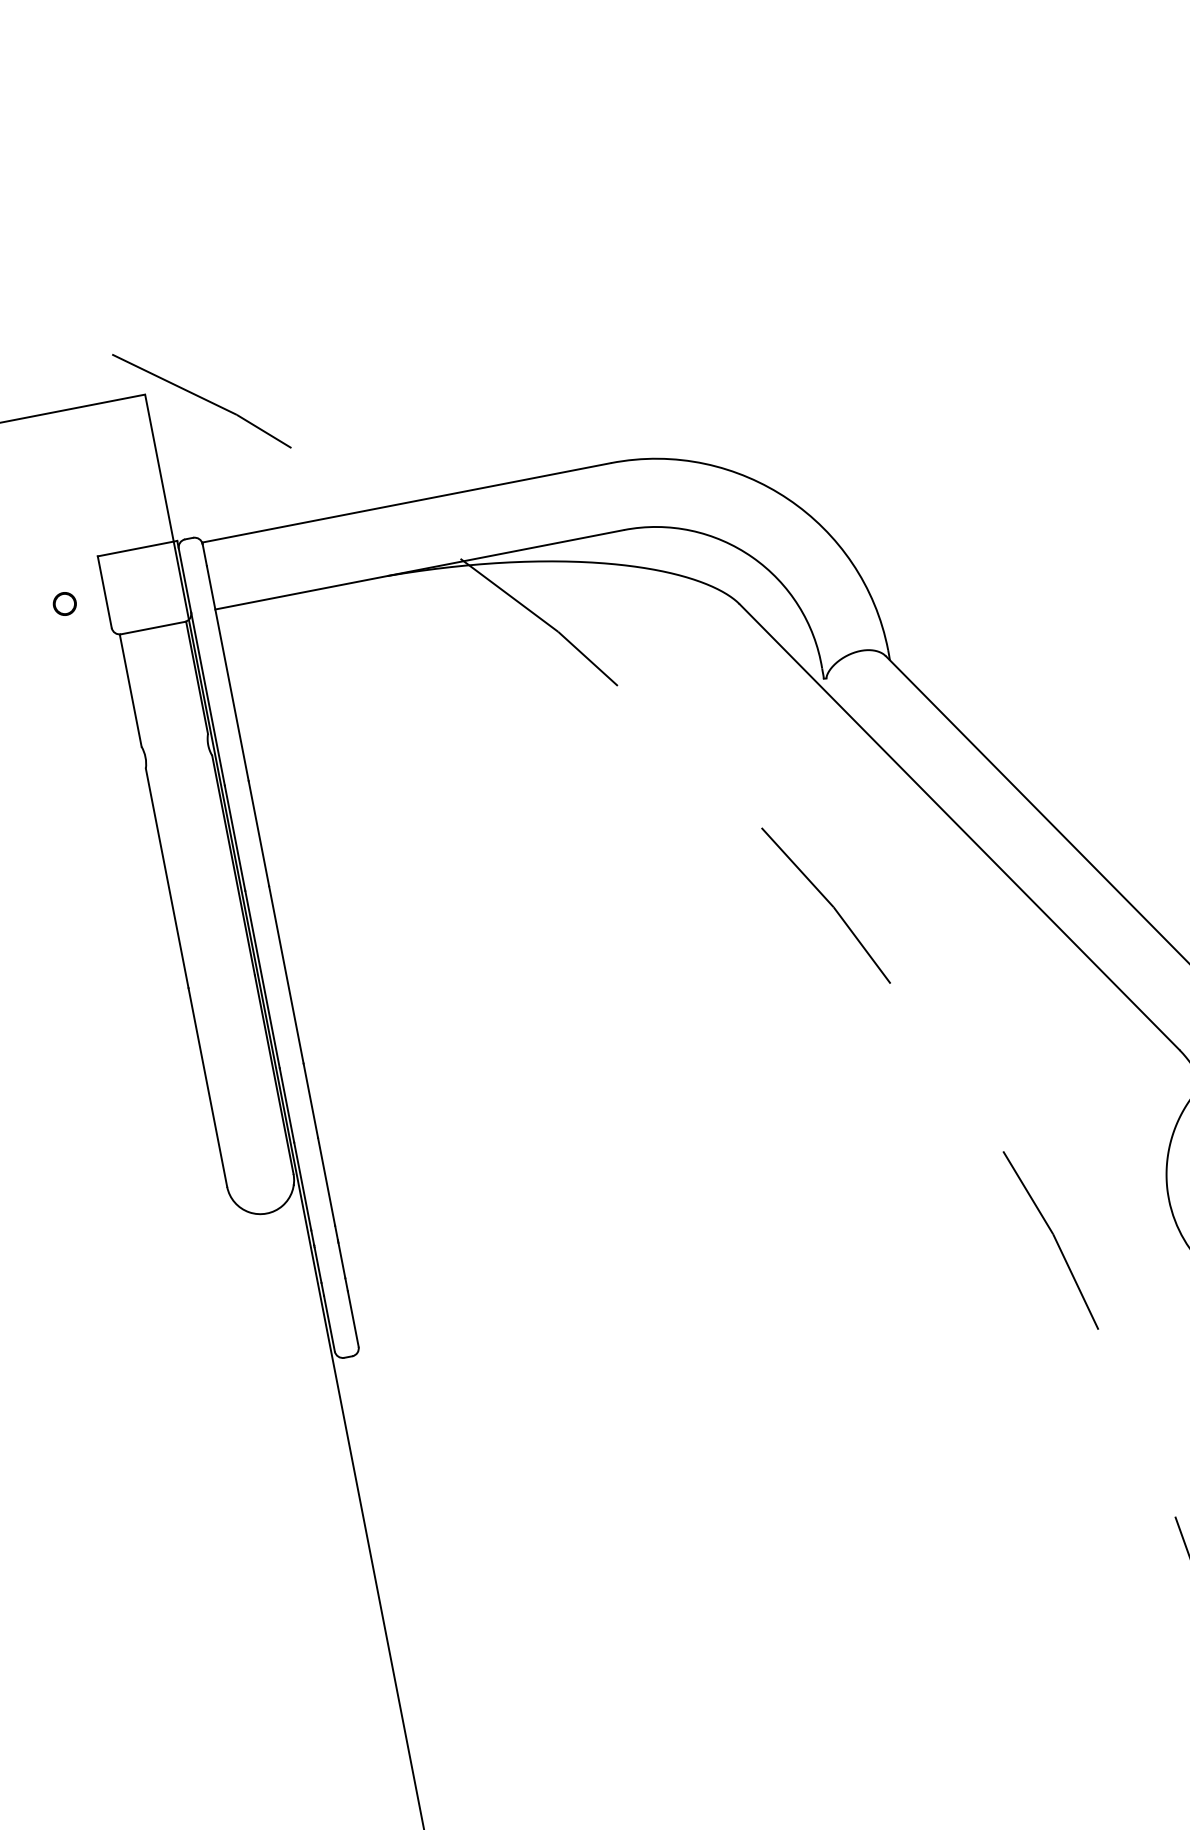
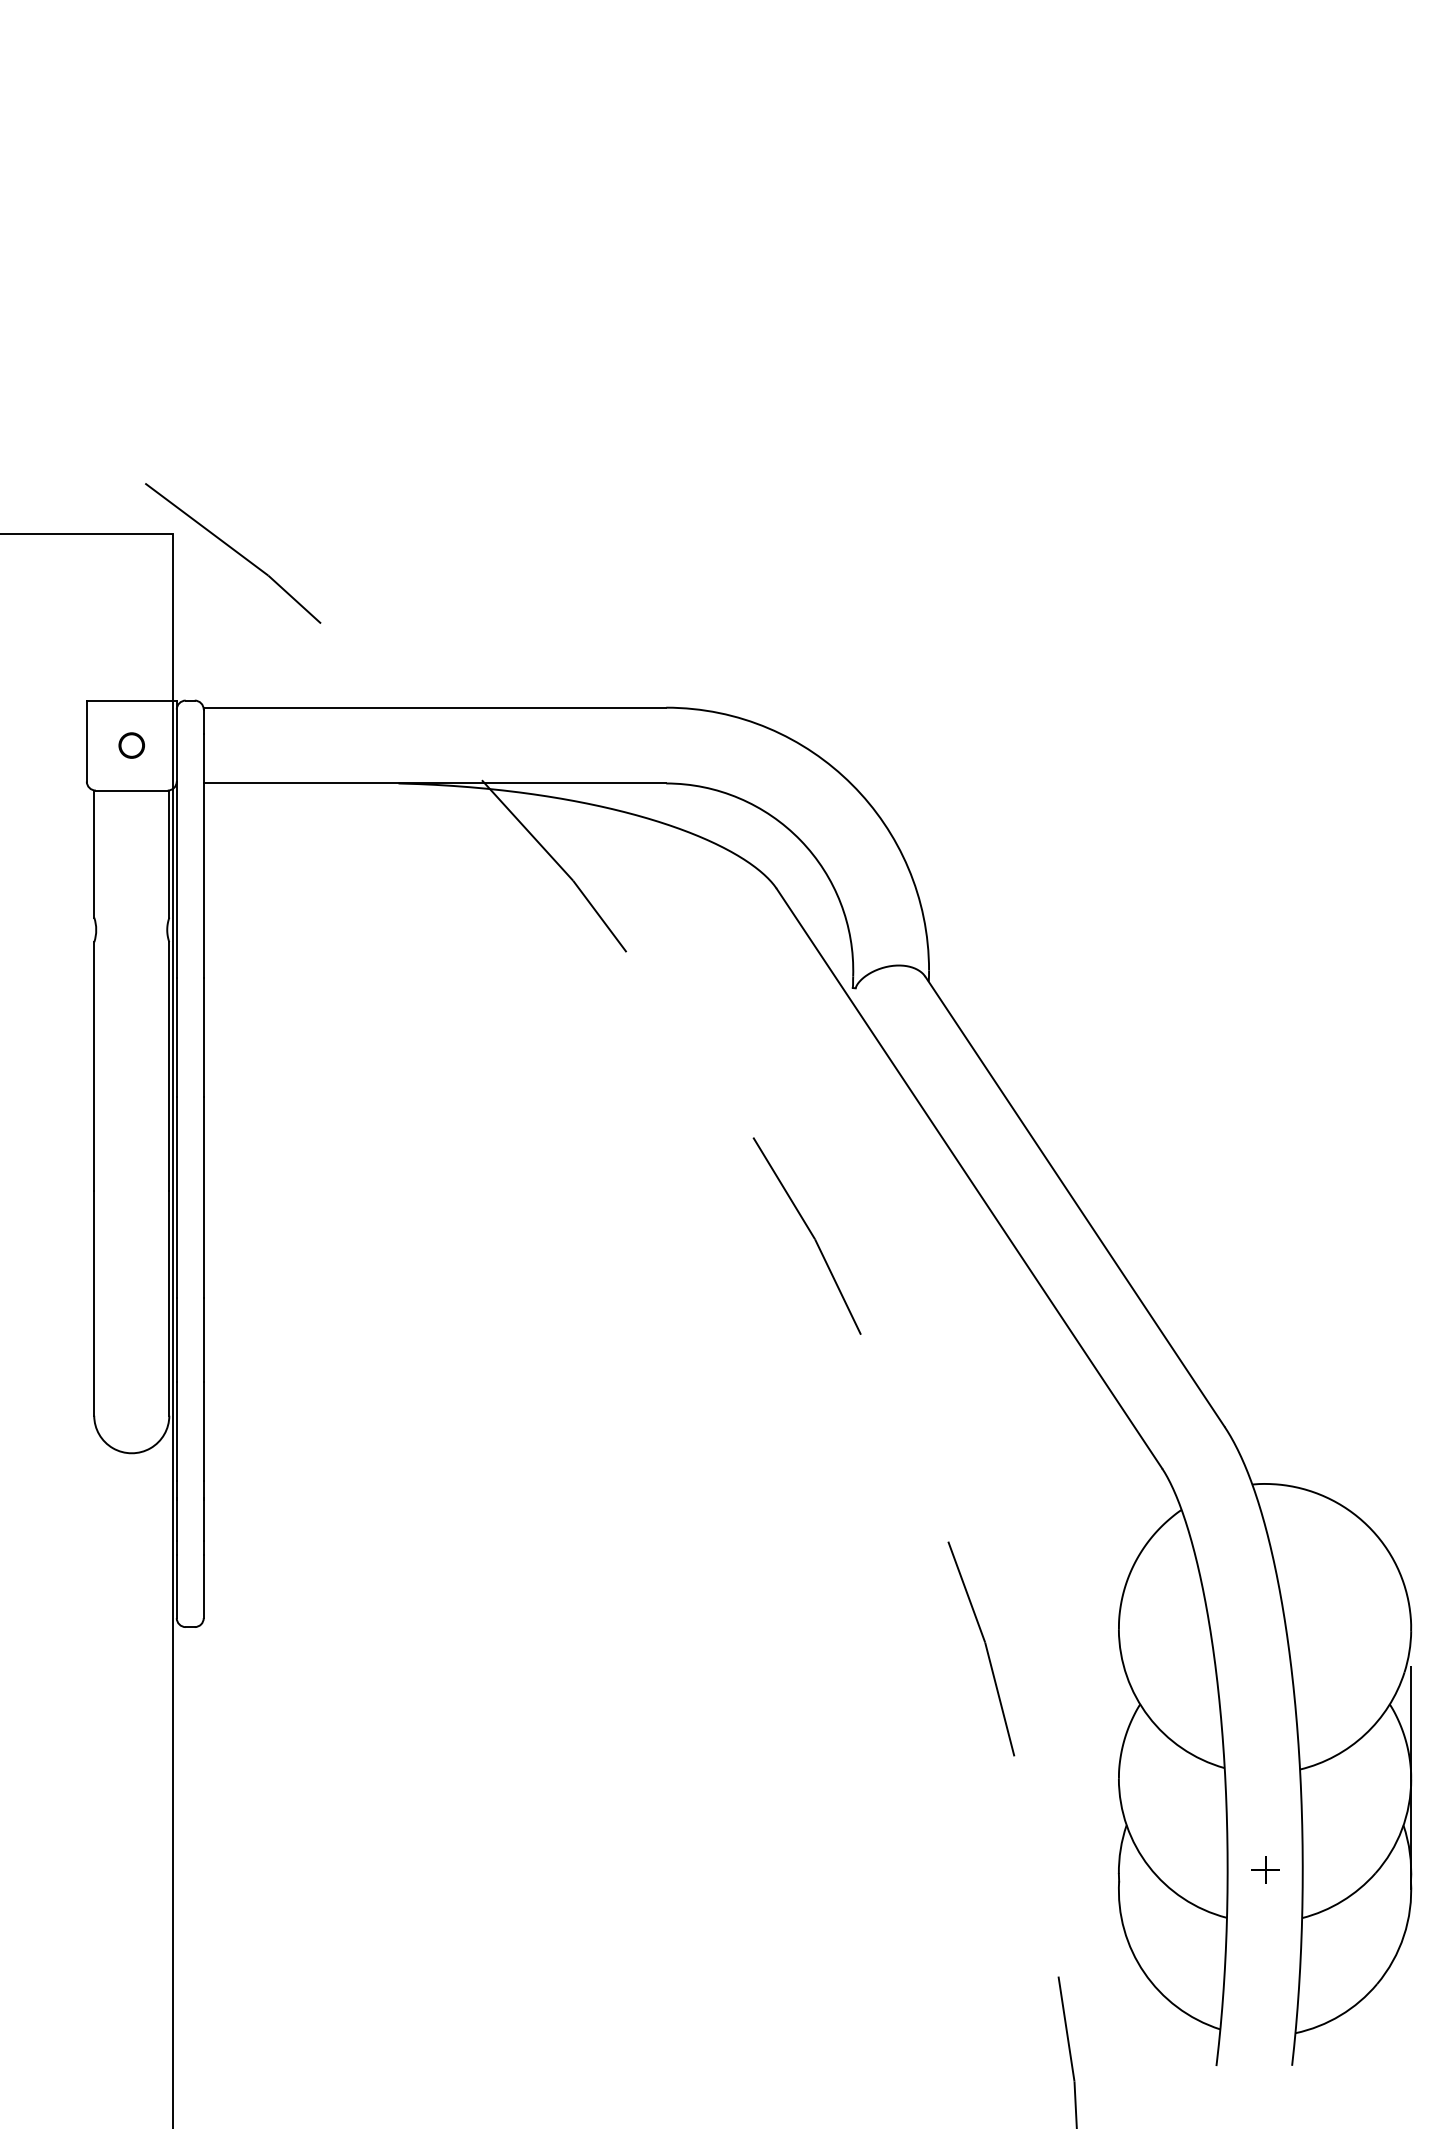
circle: (64, 603) -> (131, 745), moved

